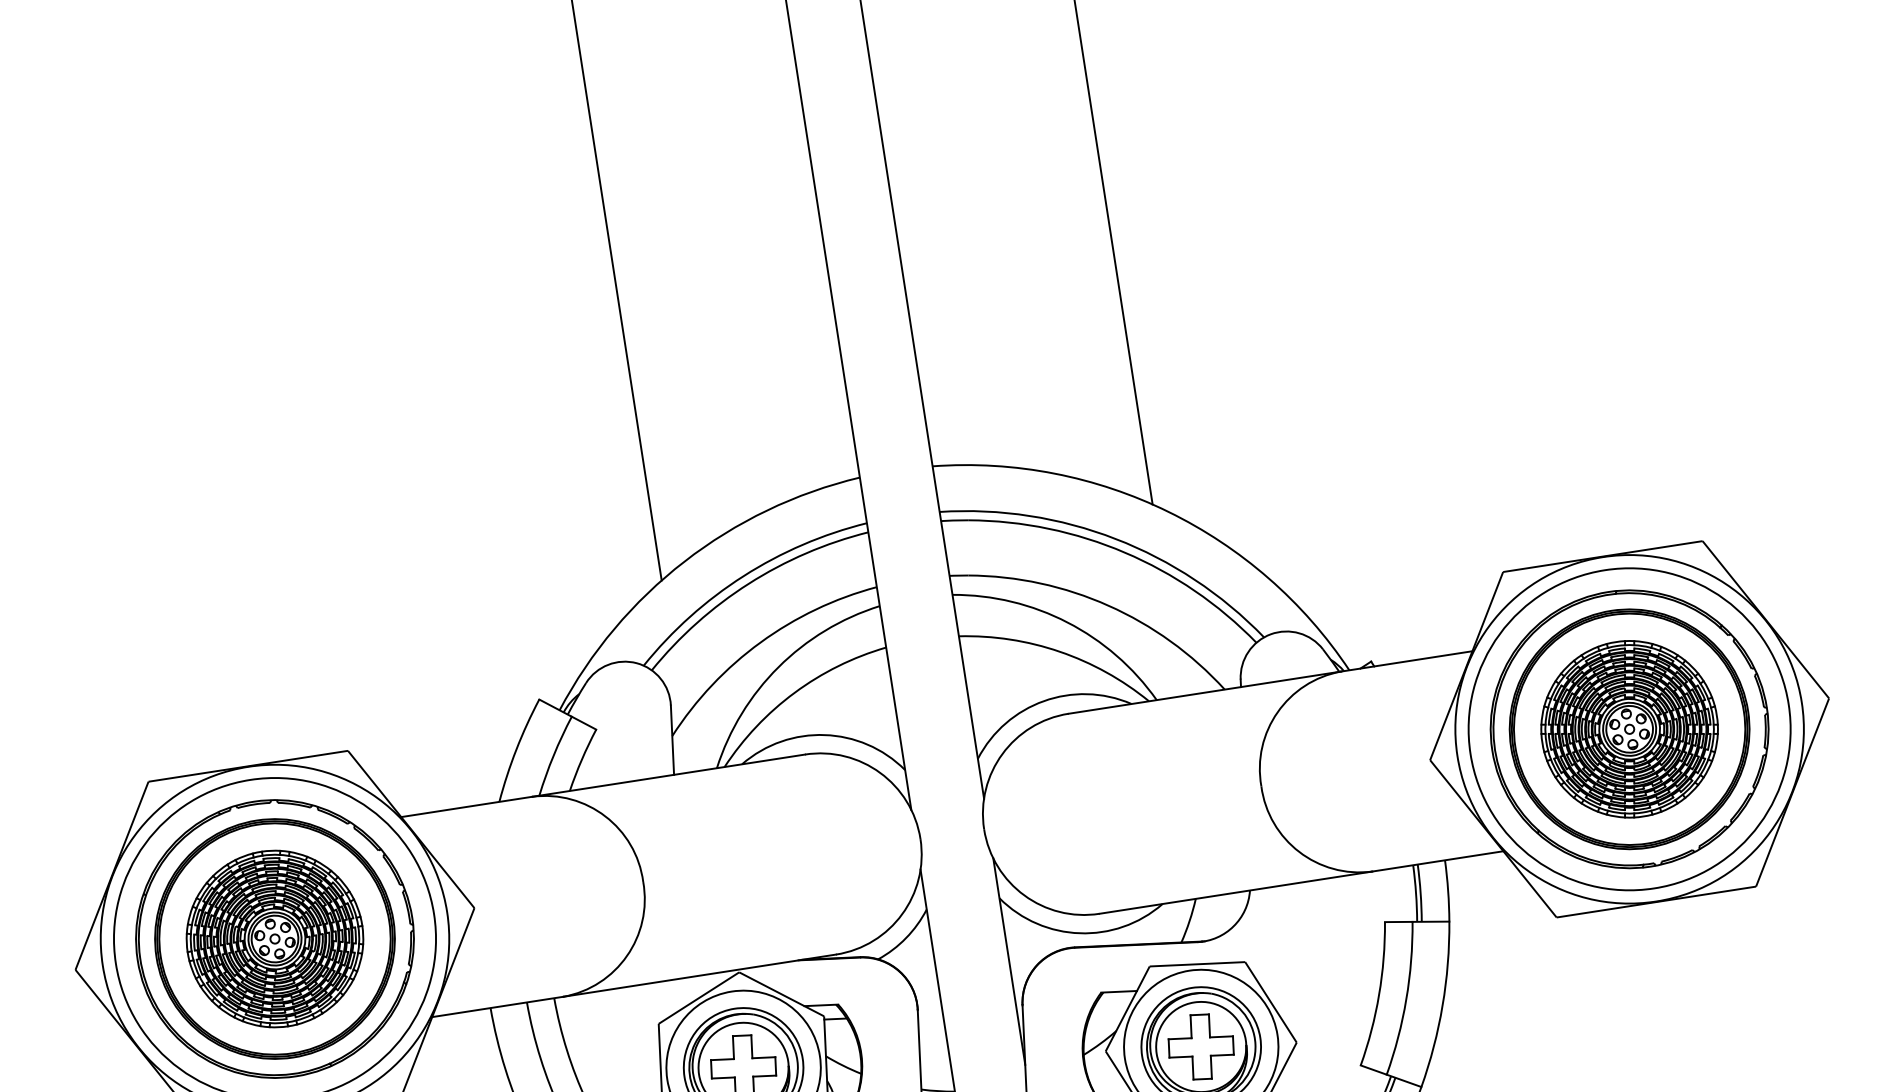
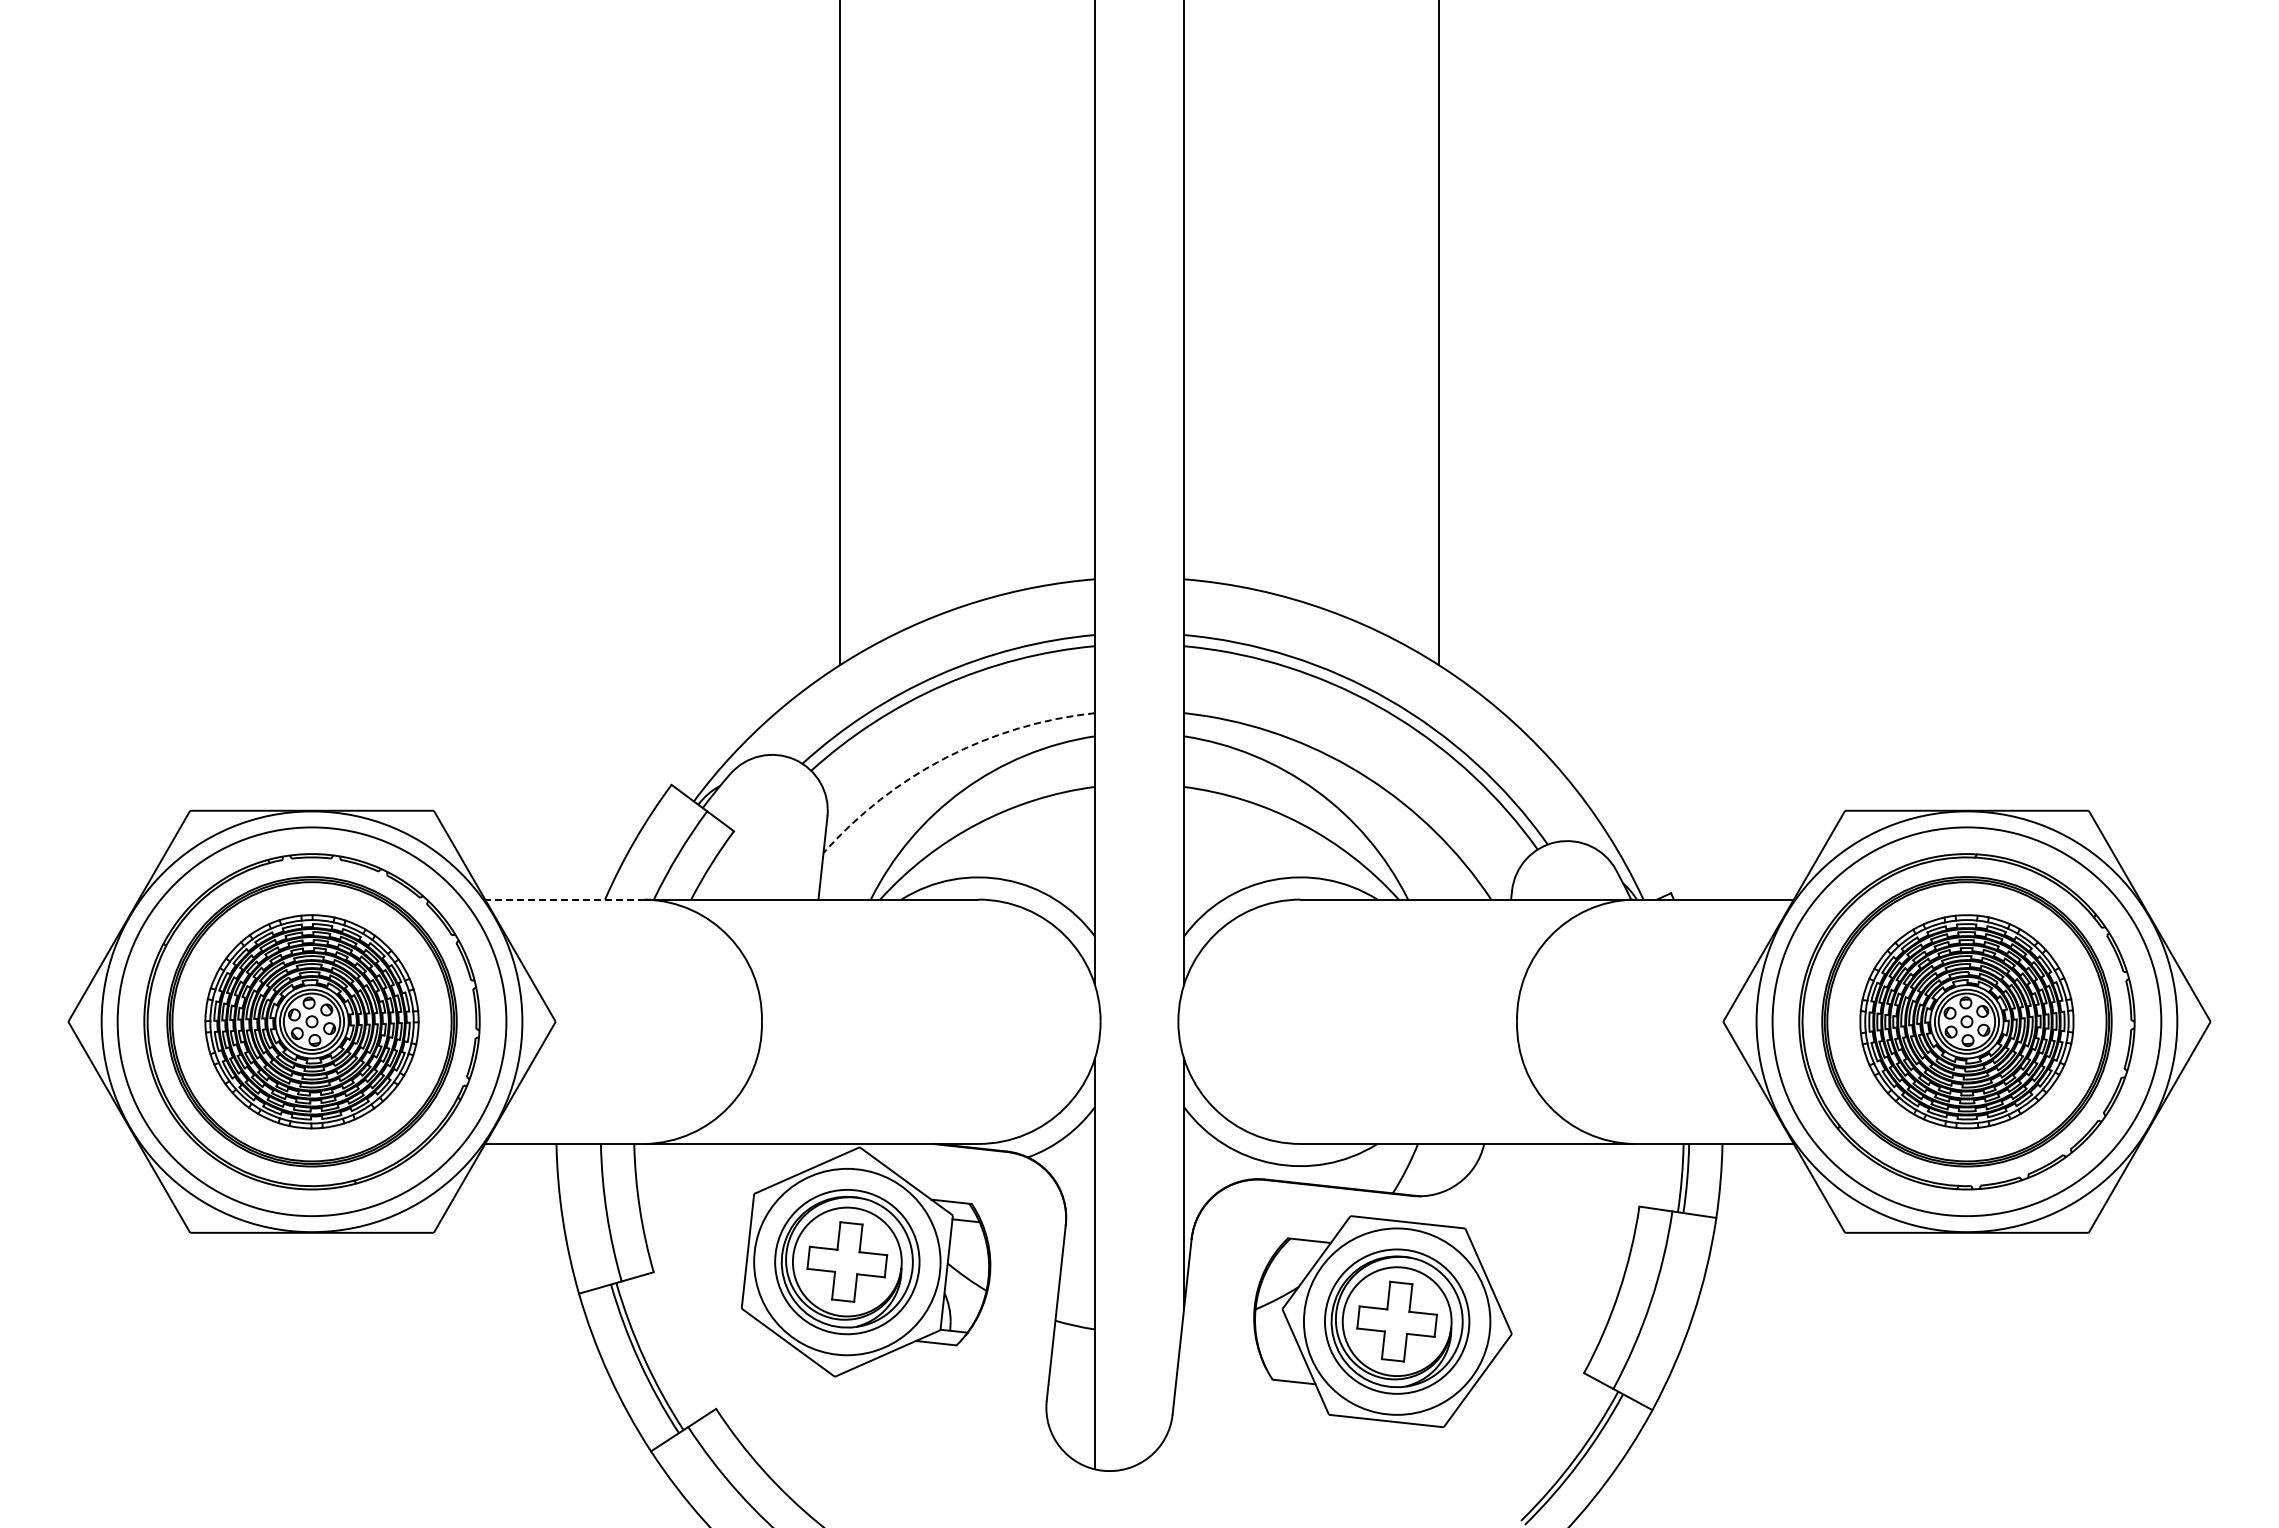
arc: (760, 642) -> (946, 757), solid -> dashed
line: (466, 806) -> (564, 899), solid -> dashed

